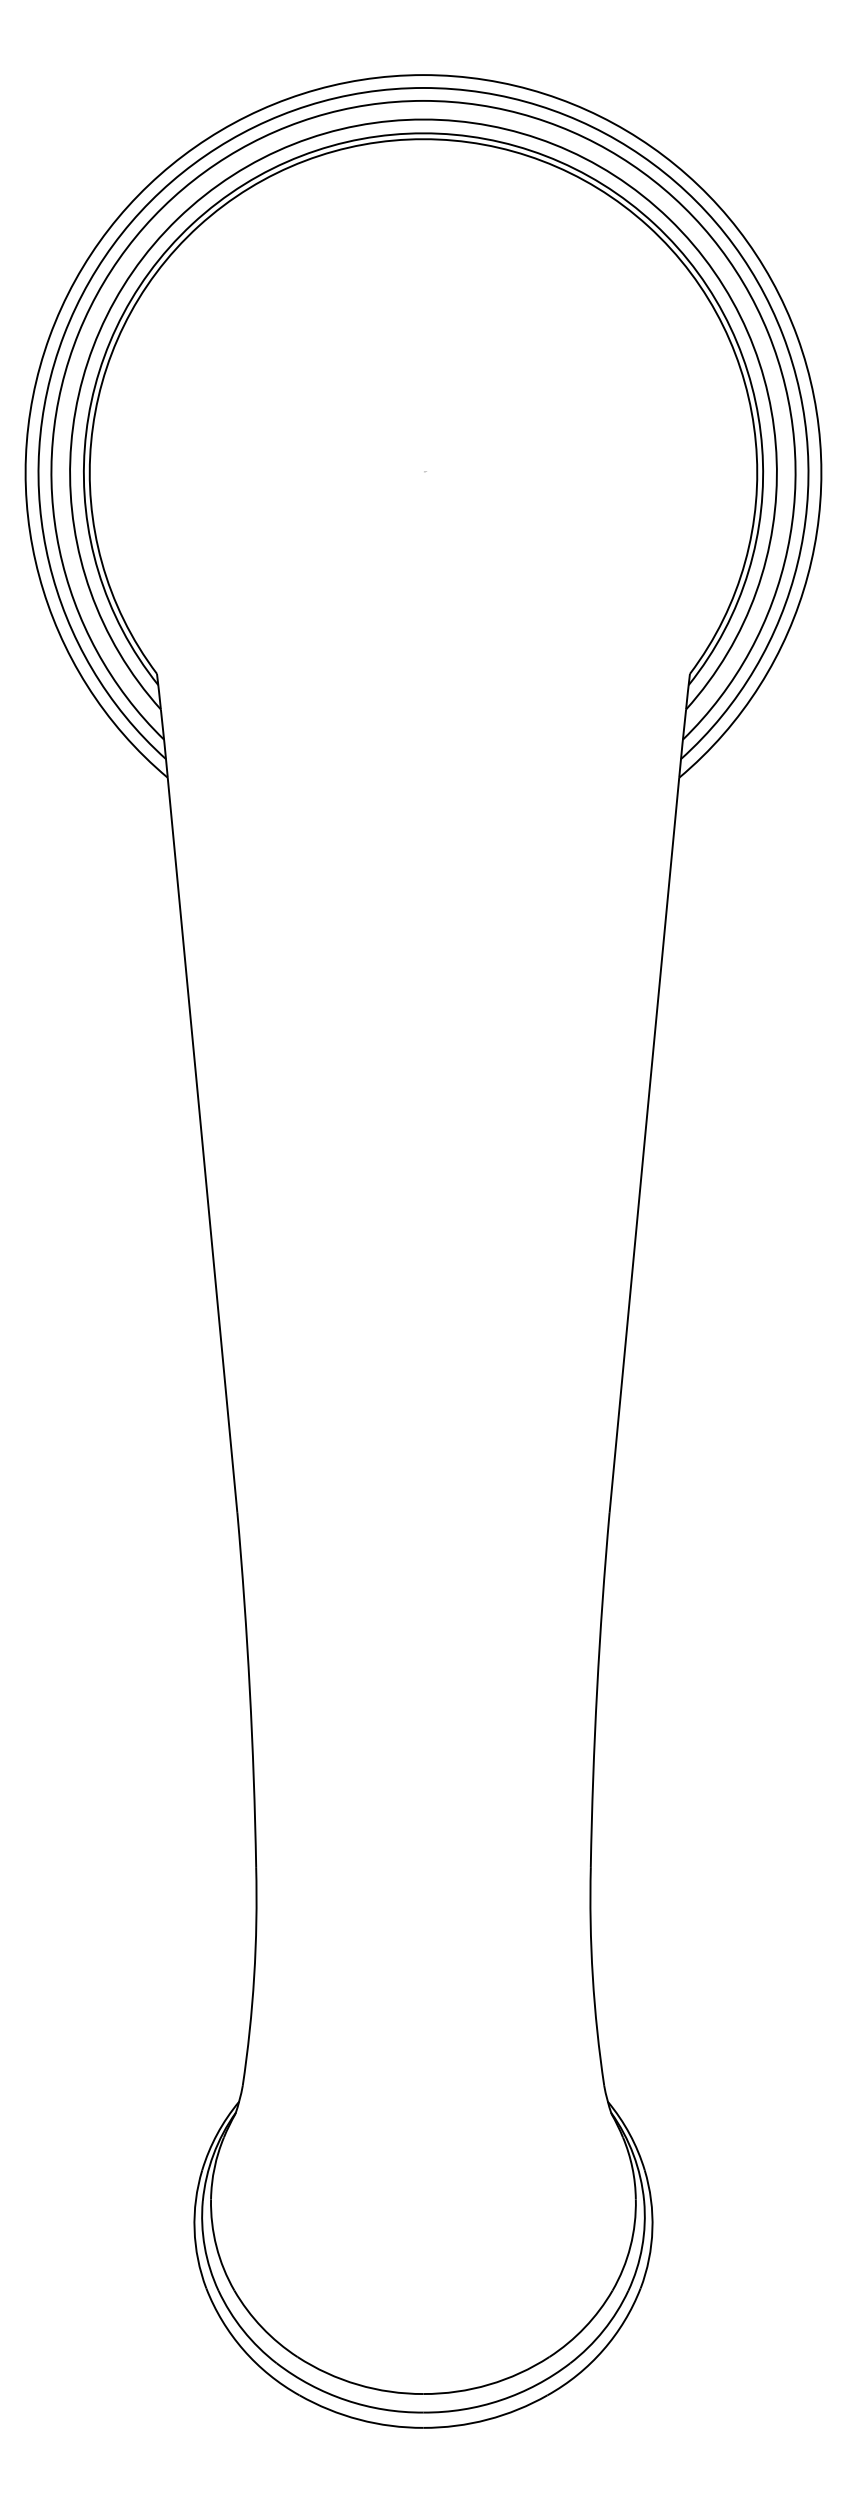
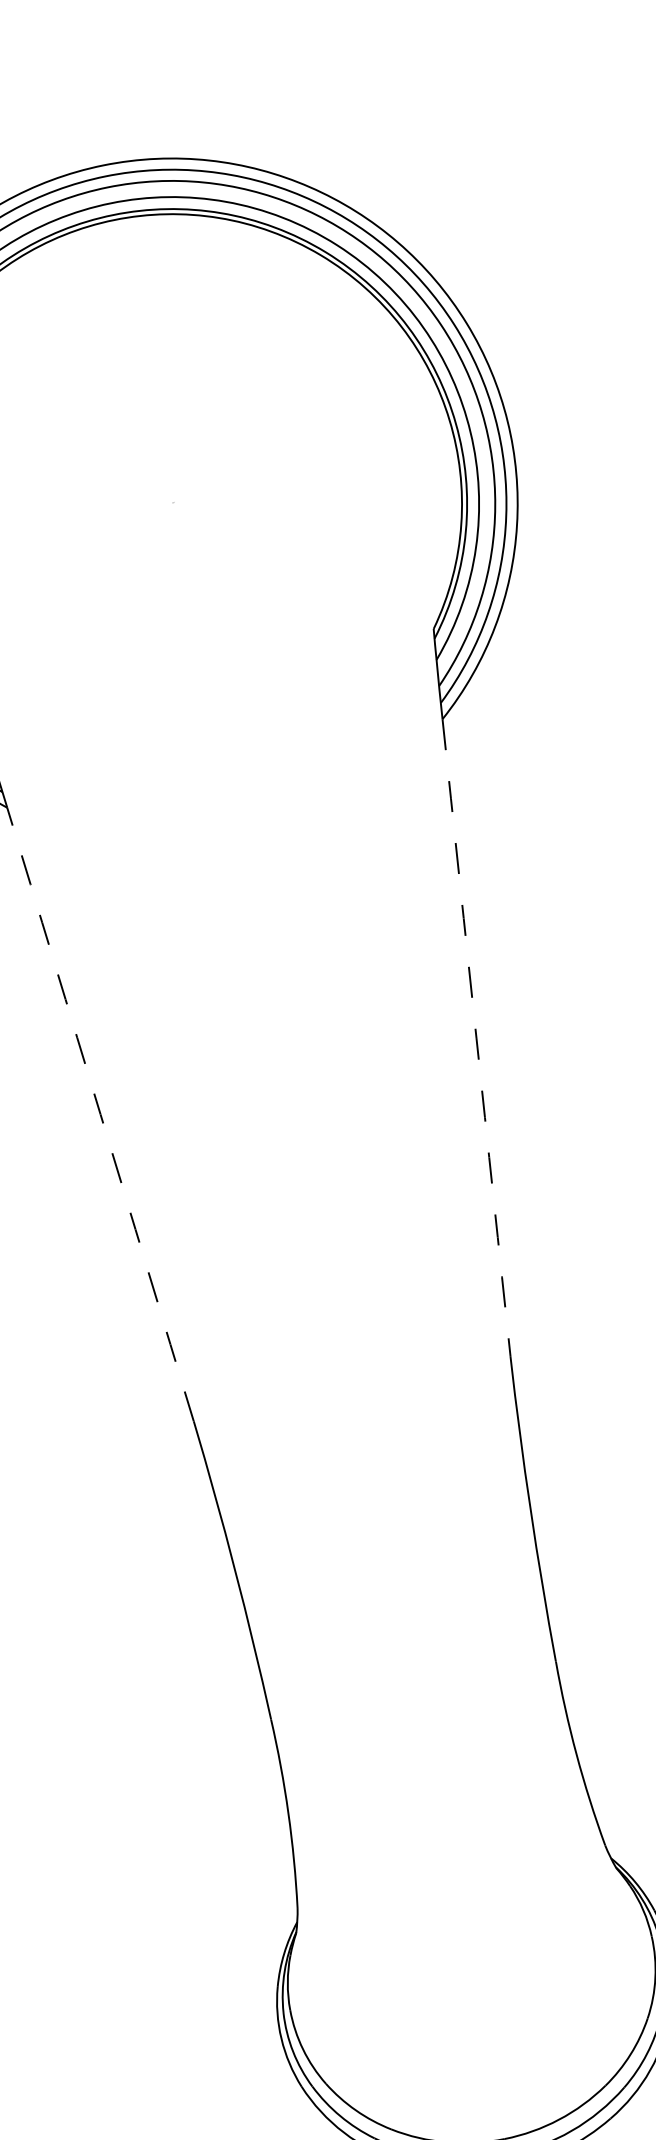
arc: (202, 1145) -> (100, 1114), solid -> dashed
arc: (644, 1145) -> (476, 1038), solid -> dashed

